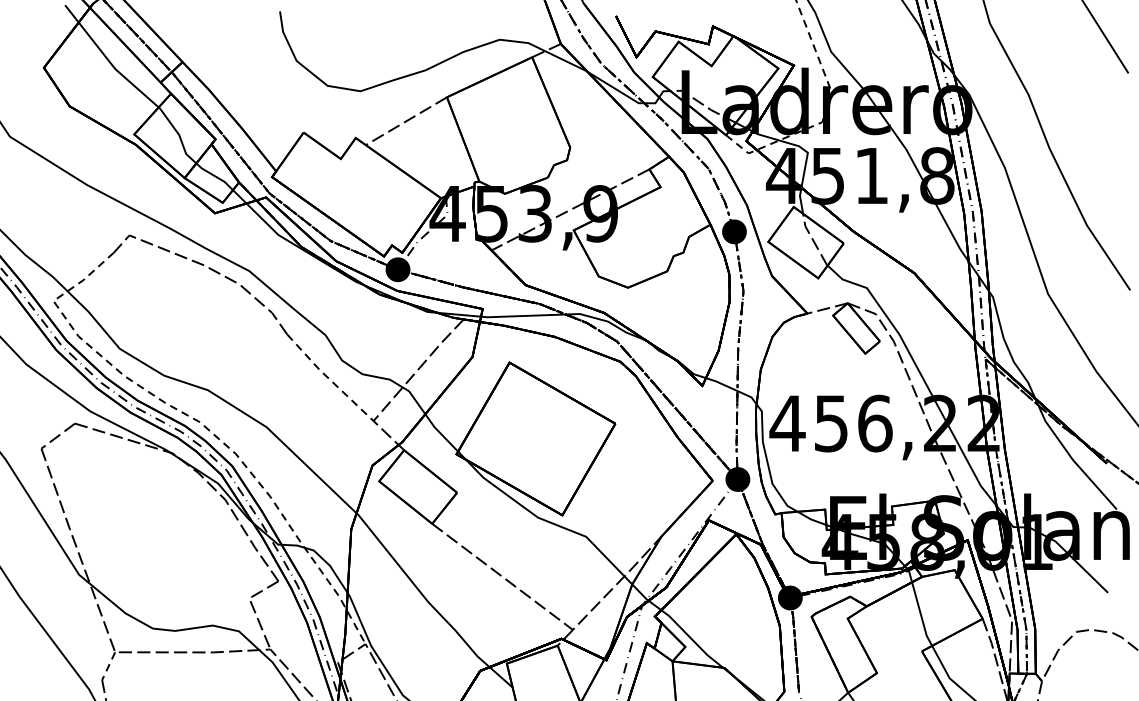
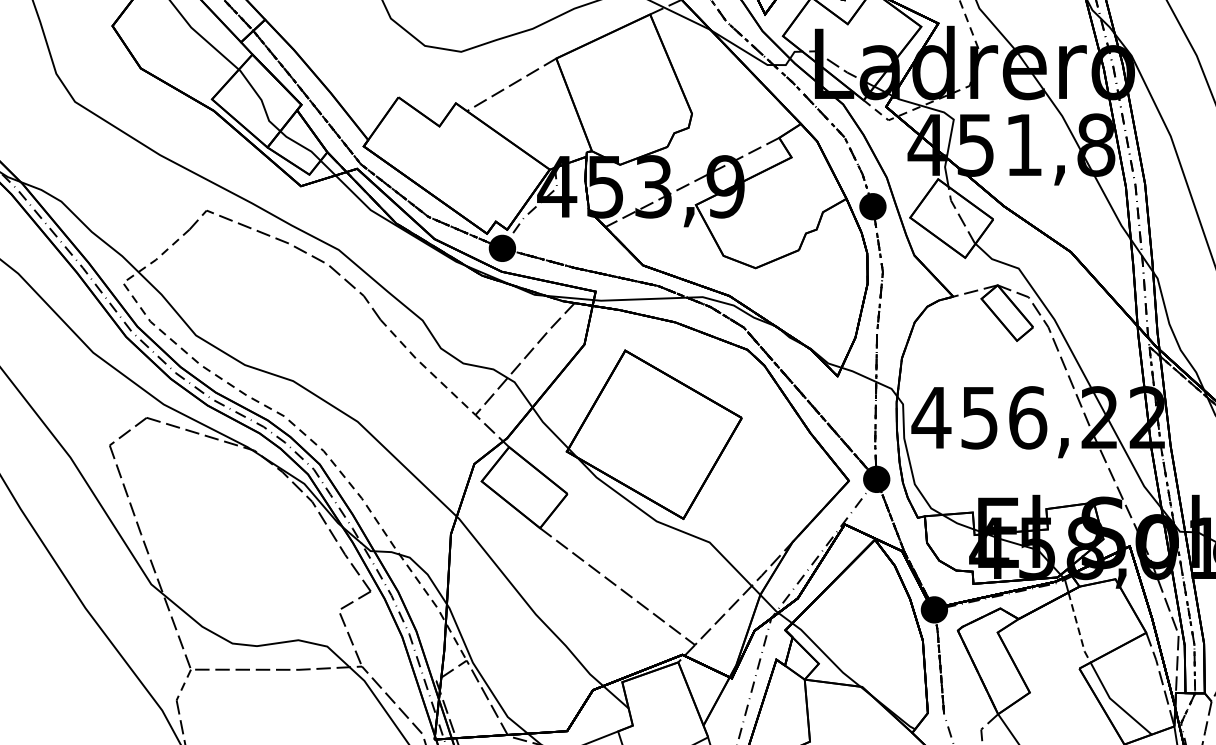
line: (921, 615) -> (1078, 629), solid -> dashed

